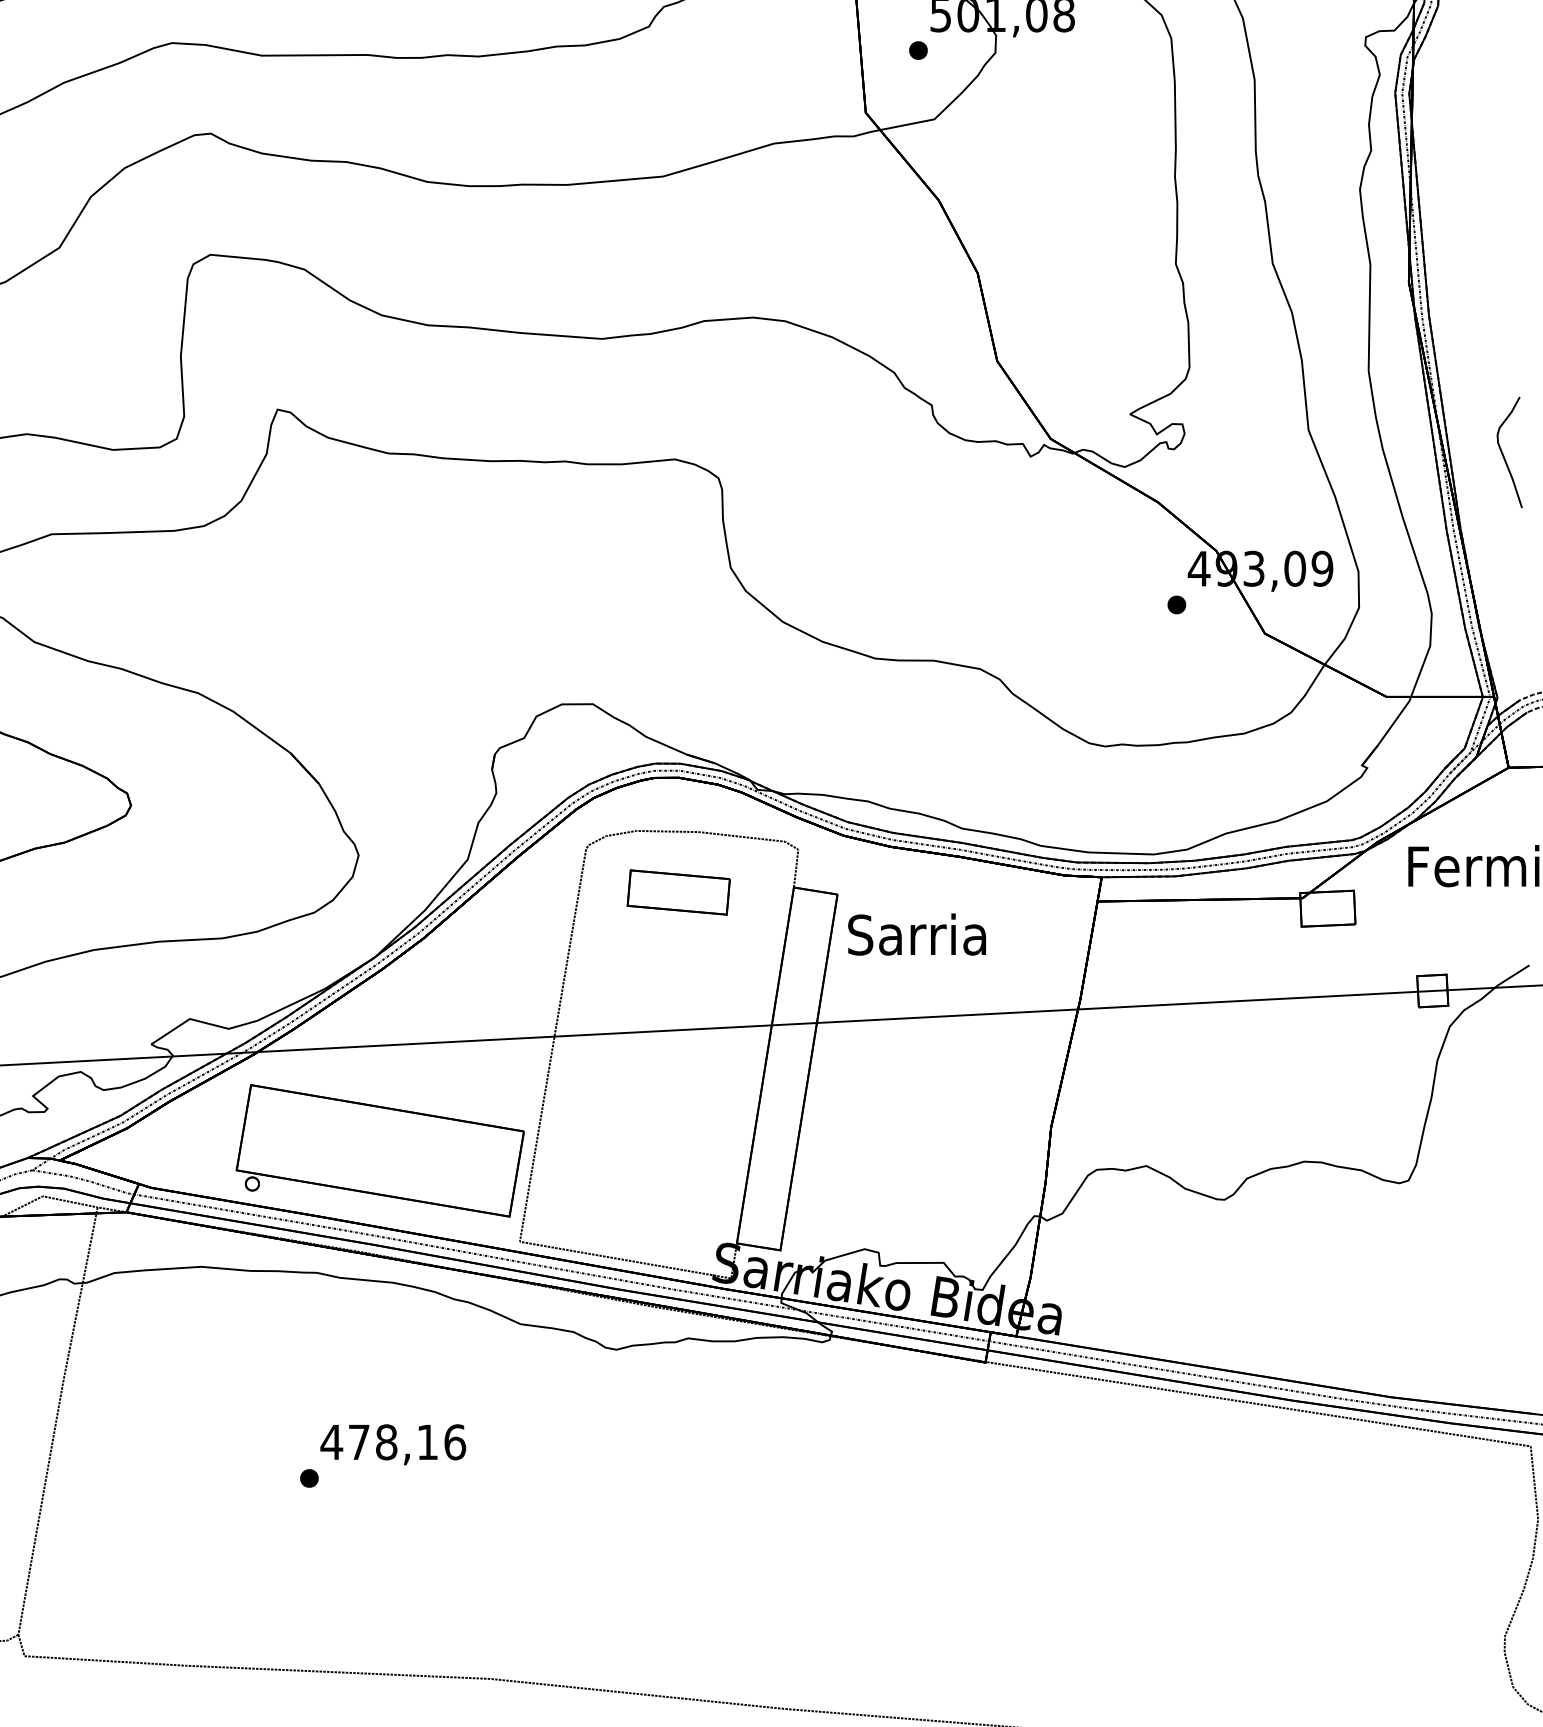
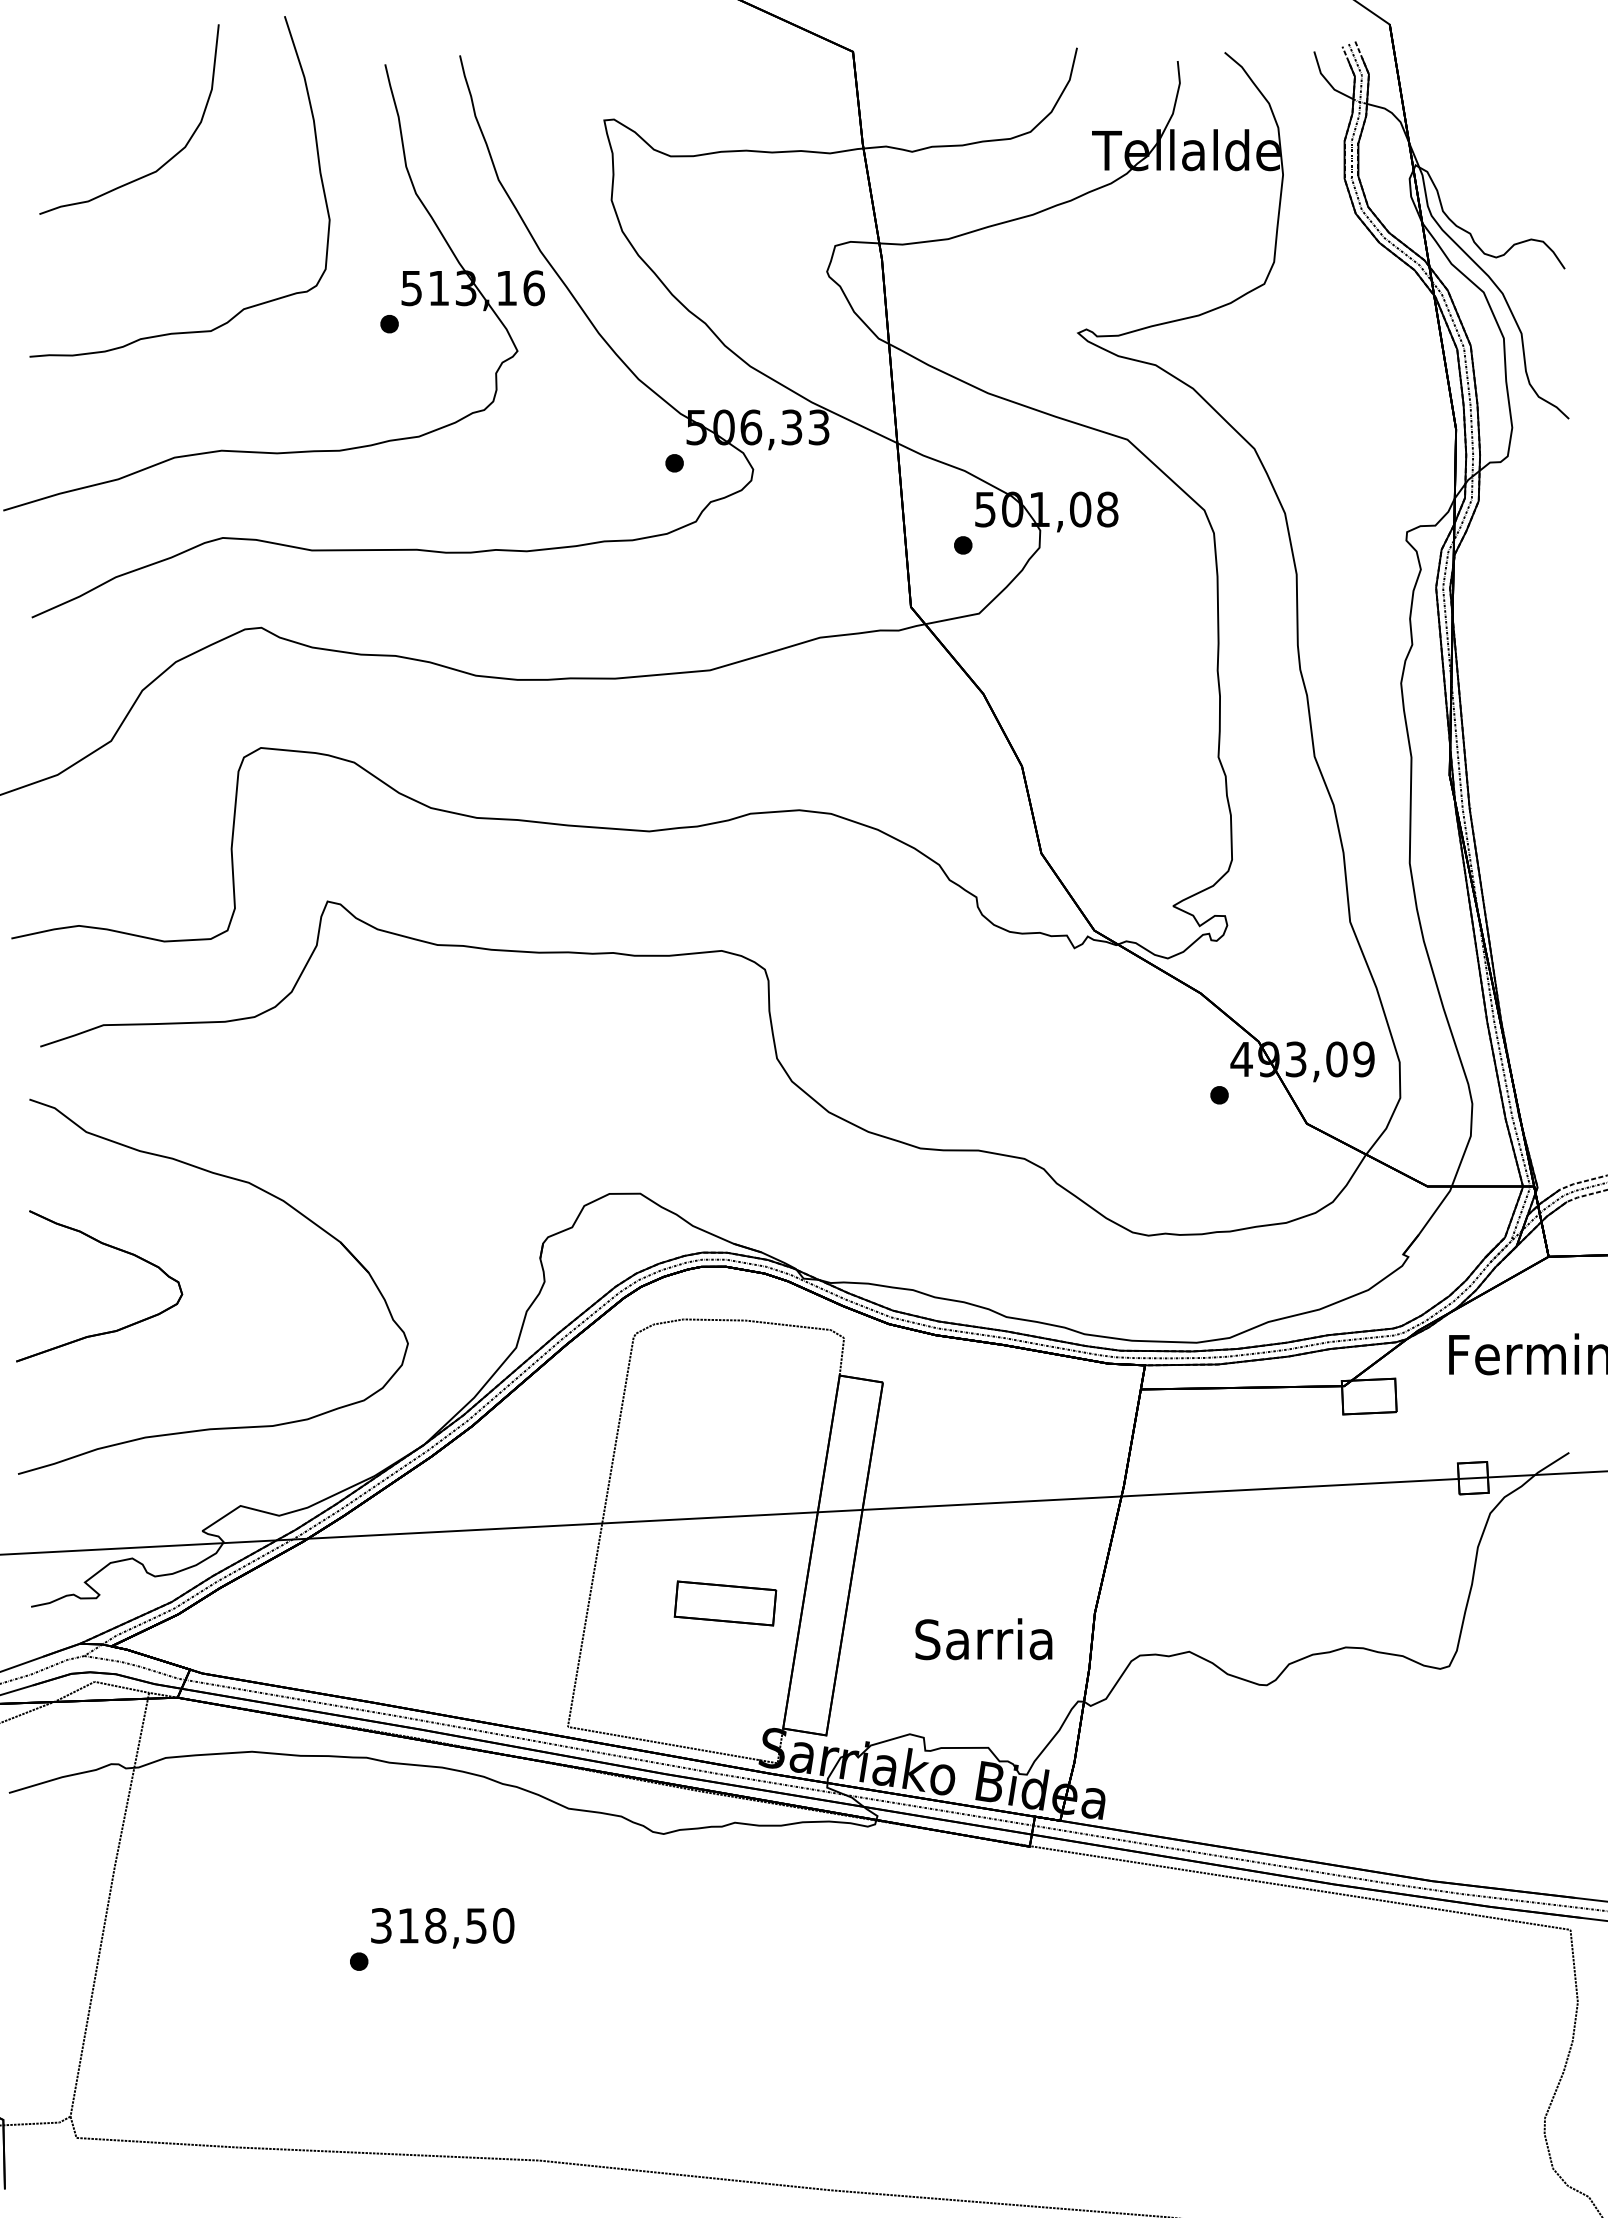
curve: (1503, 452) -> (1543, 944), removed
part: (678, 892) -> (725, 1603), moved
text: (916, 934) -> (983, 1639), moved
part: (380, 1150) -> (429, 1636), removed
text: (393, 1441) -> (442, 1925), 478,16 -> 318,50

